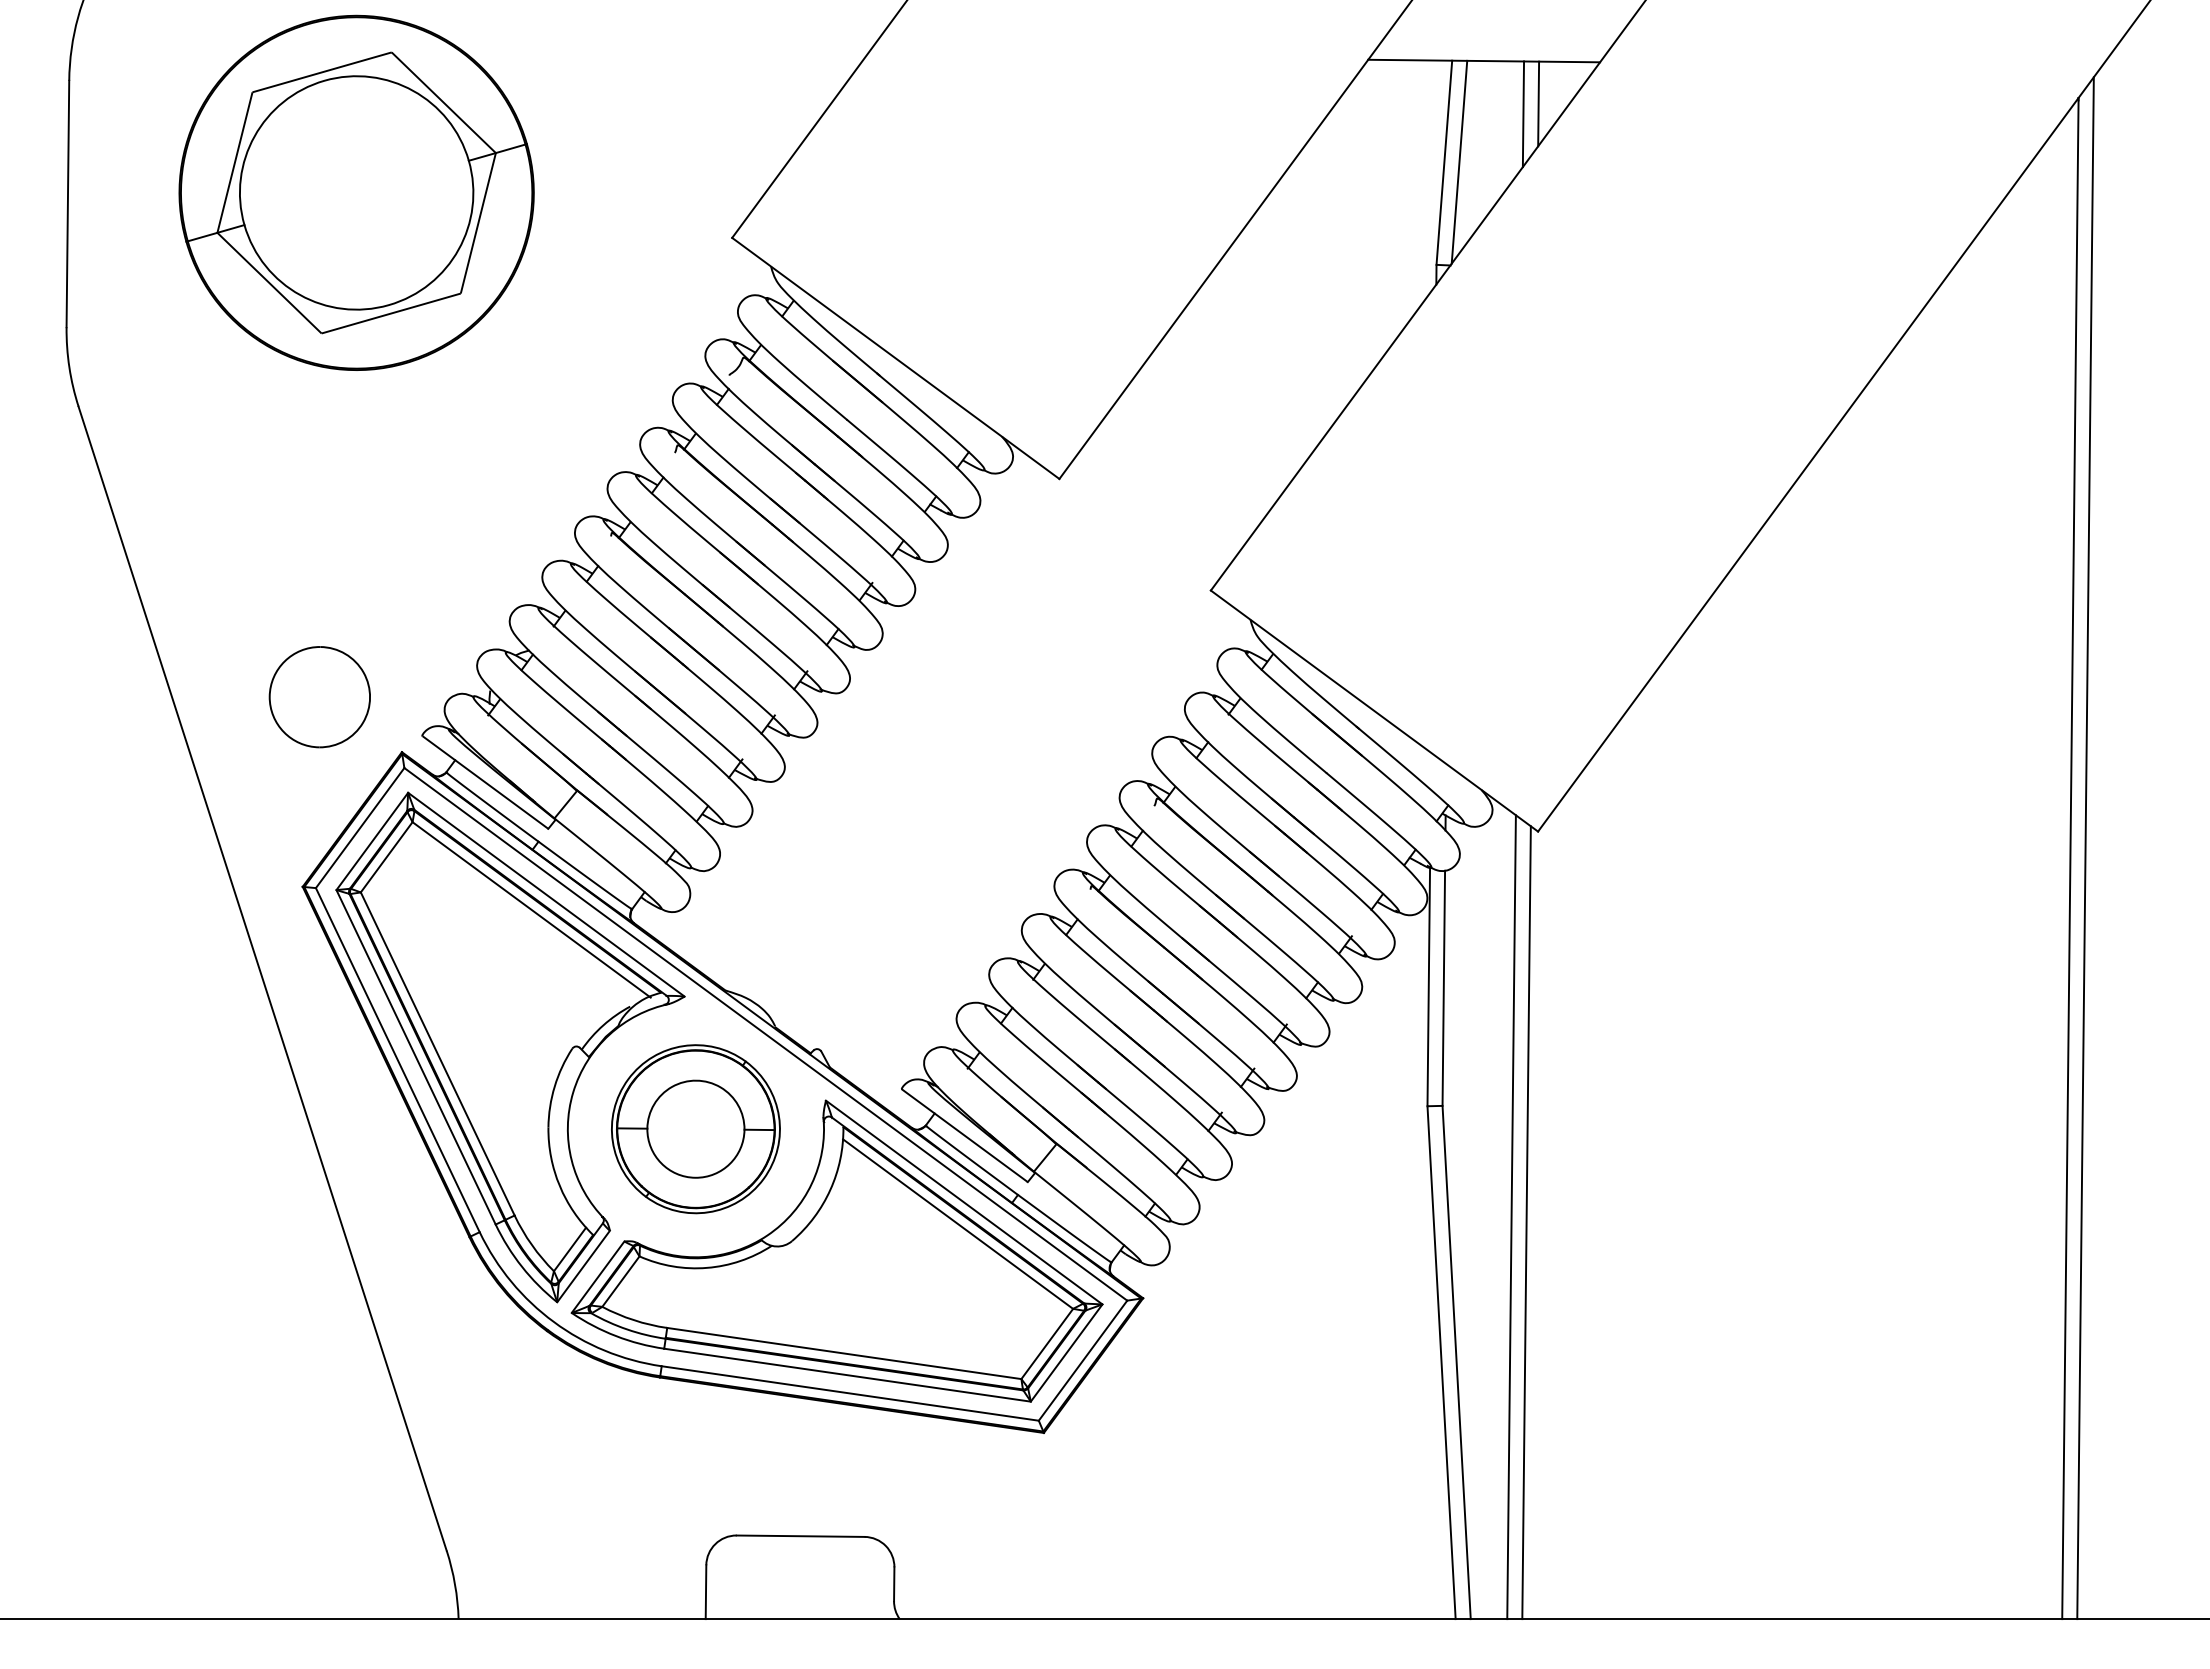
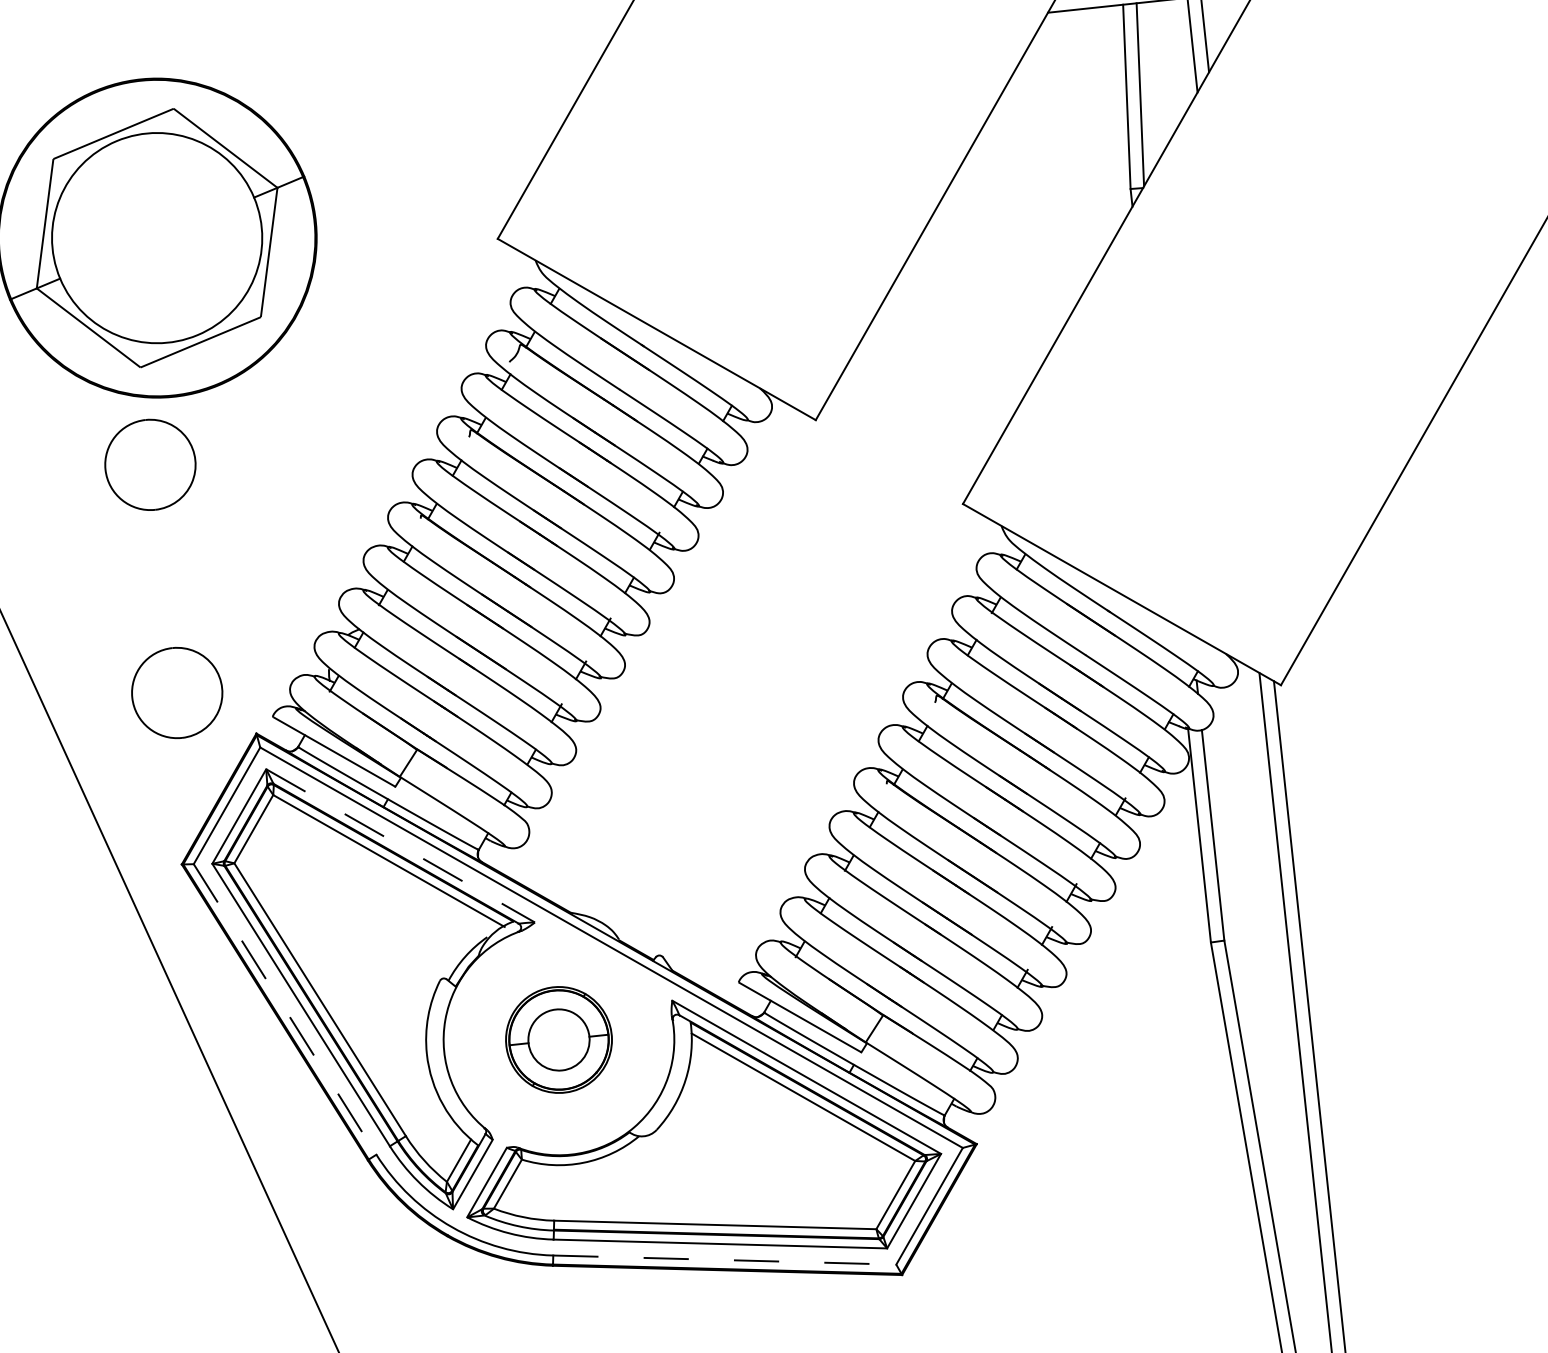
part: (319, 442) -> (150, 465), added
line: (546, 894) -> (400, 845), solid -> dashed
line: (397, 1060) -> (284, 1009), solid -> dashed
part: (695, 1129) -> (558, 1040), size x0.7
line: (850, 1393) -> (725, 1260), solid -> dashed

